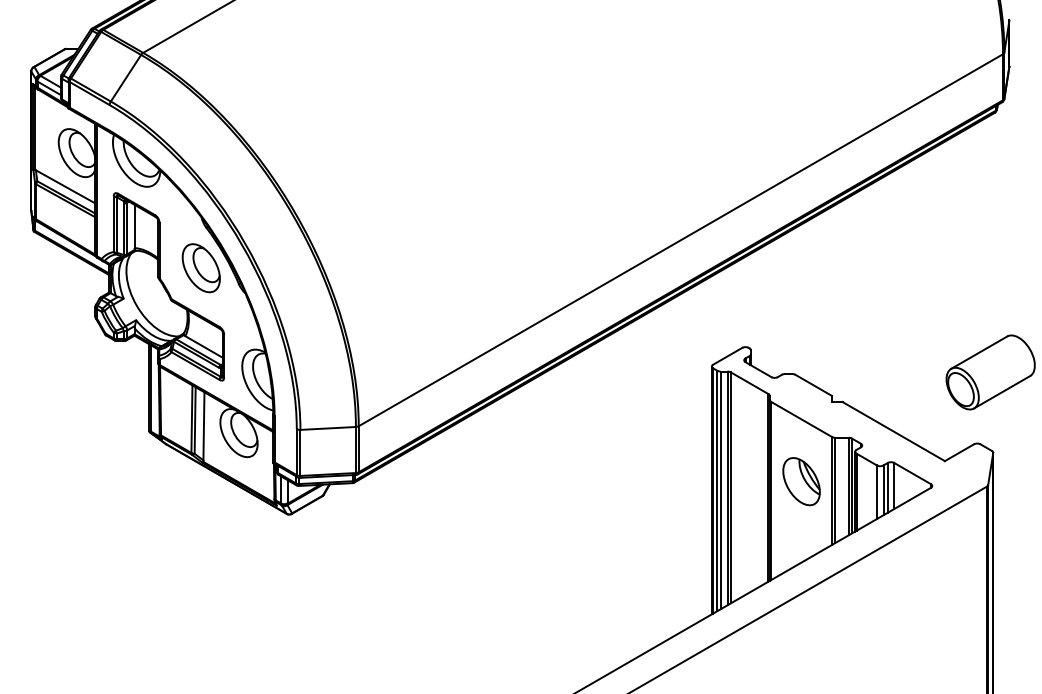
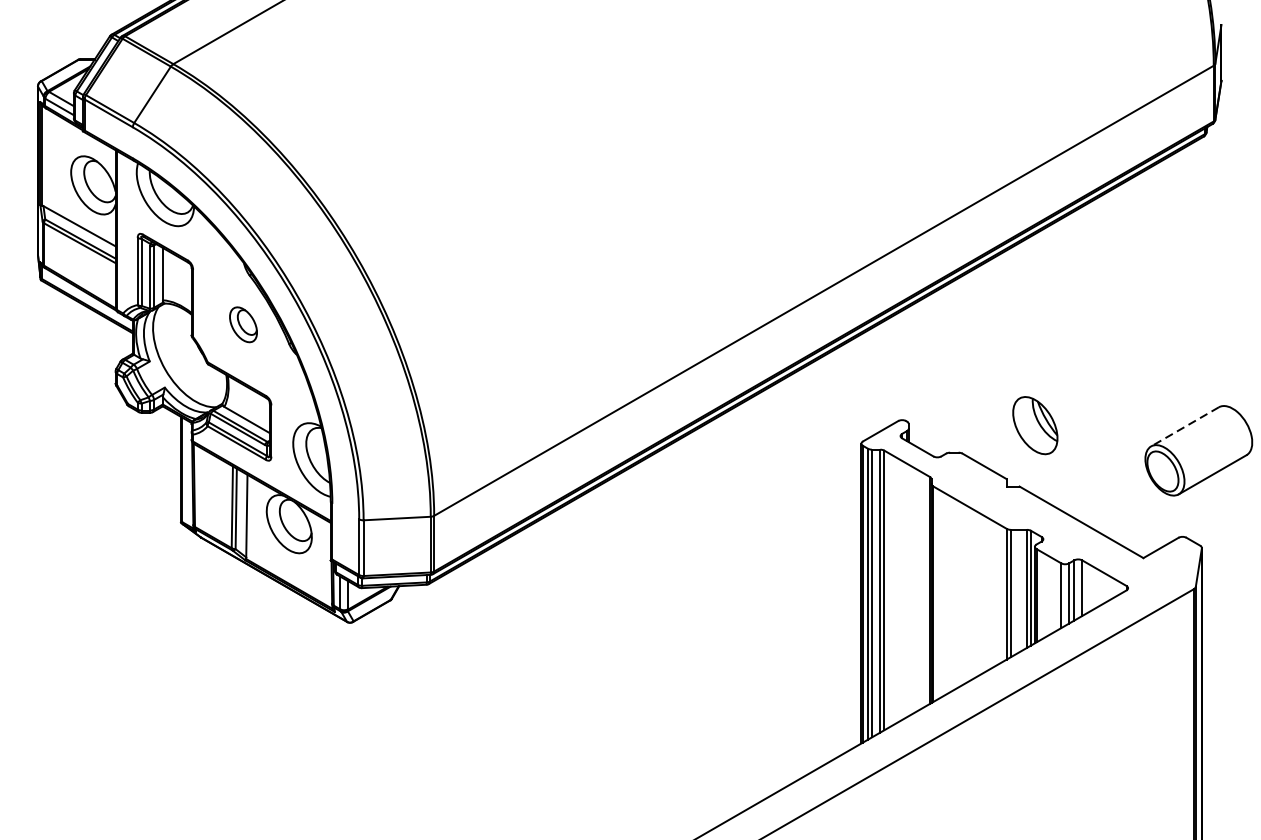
part: (200, 268) -> (242, 325), size x0.6
line: (978, 352) -> (1184, 426), solid -> dashed
part: (801, 481) -> (1035, 425), moved

